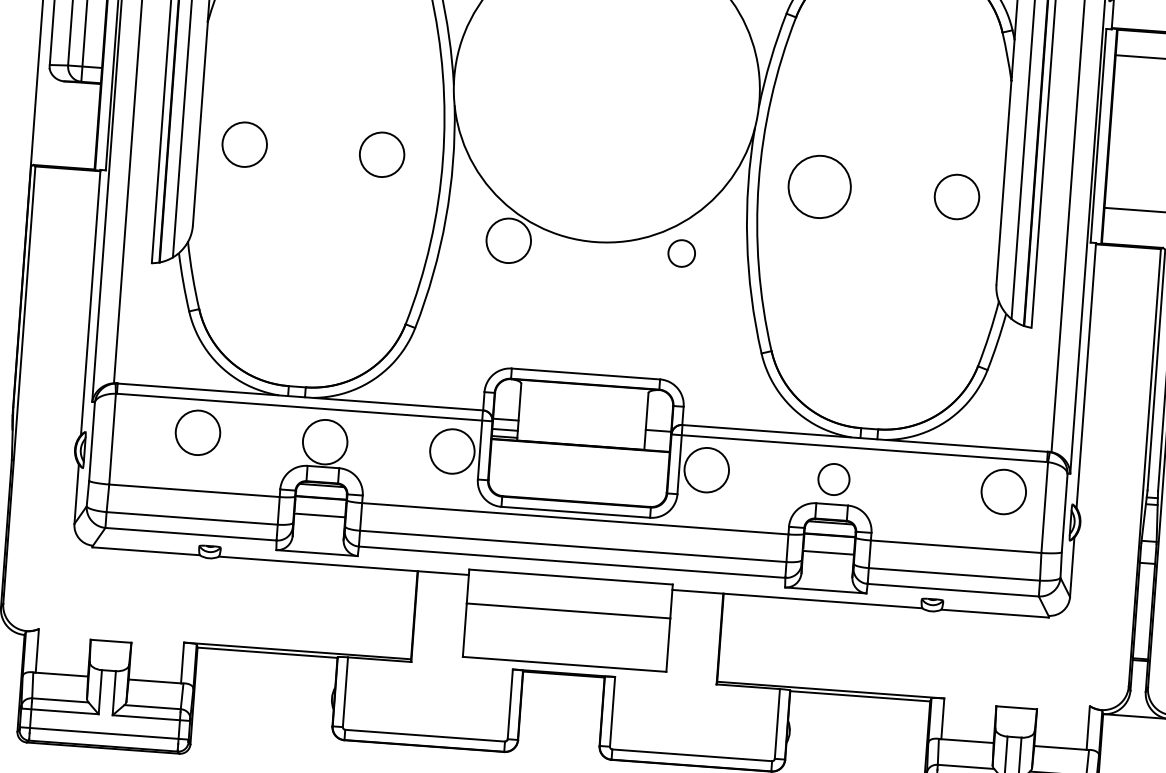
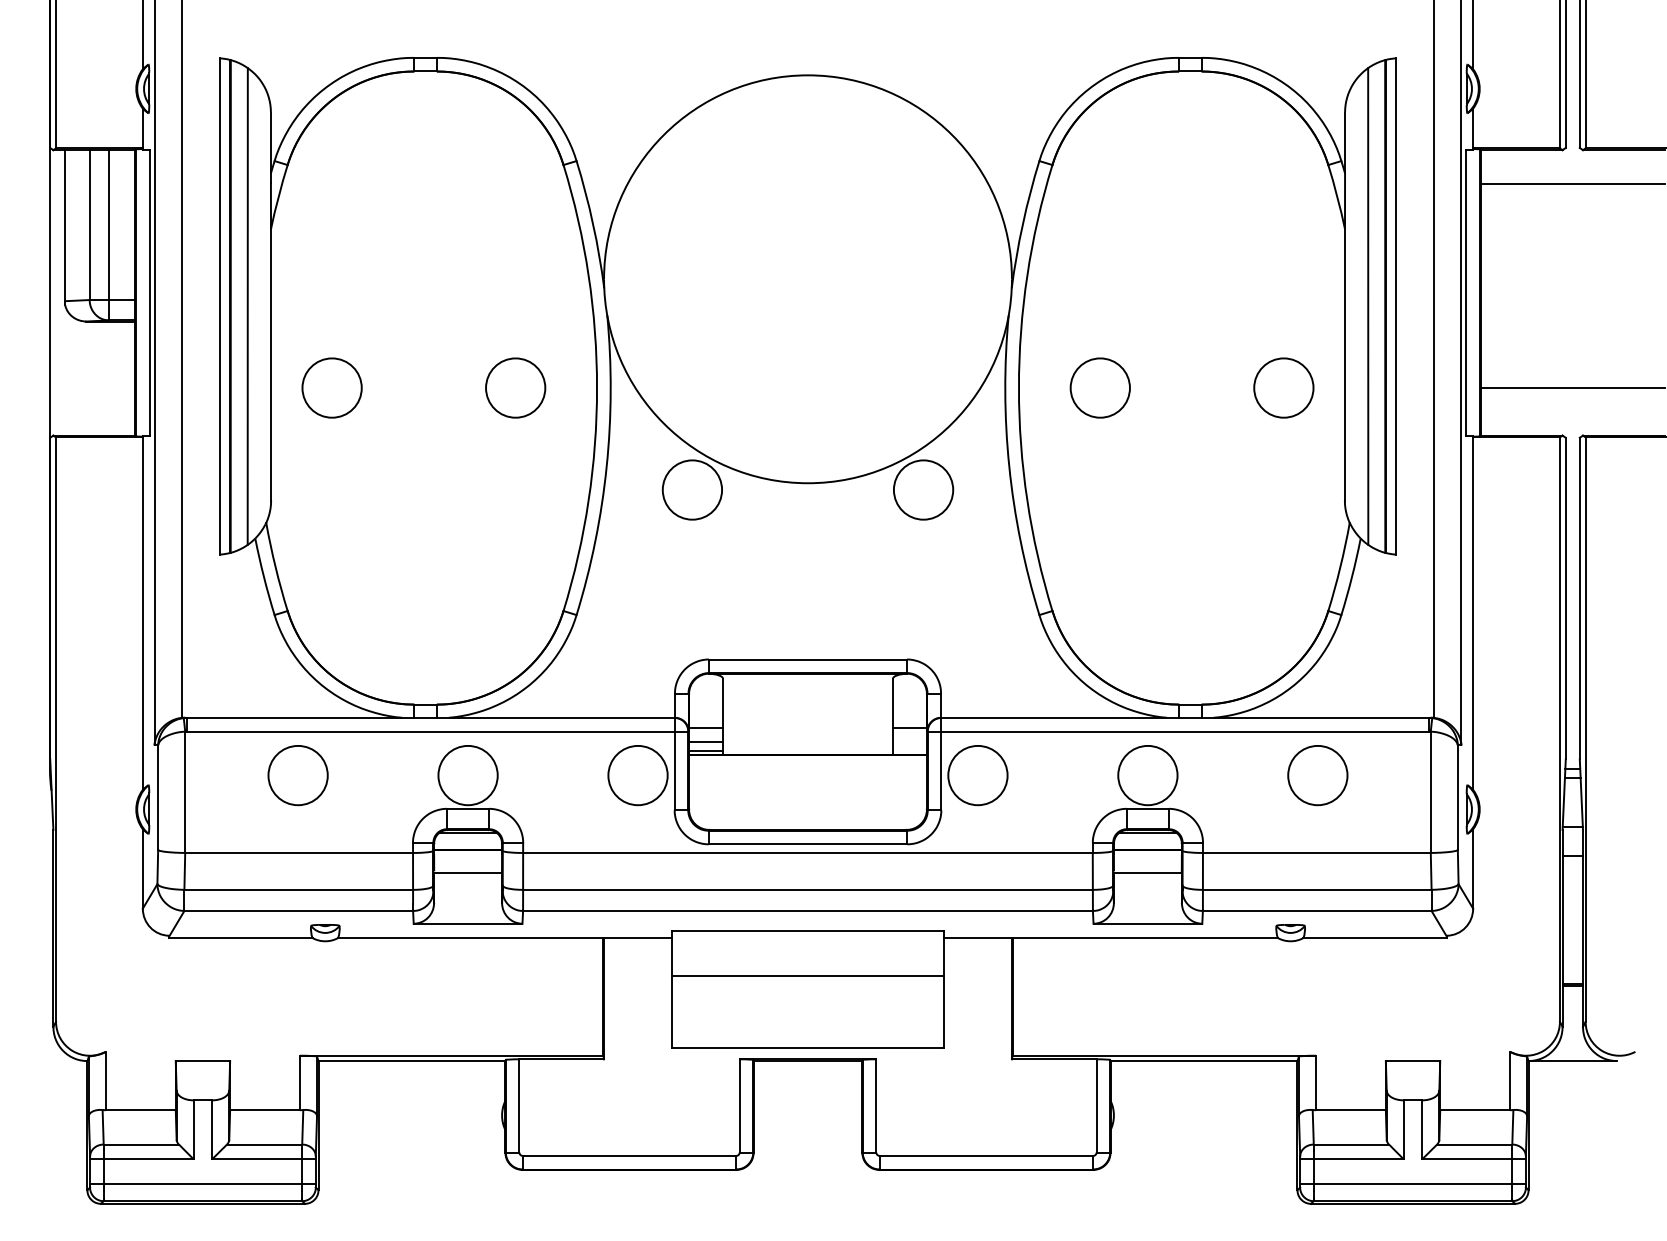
circle: (819, 186) -> (1099, 387), size x0.71
circle: (681, 253) -> (923, 489), size x1.67
circle: (833, 479) -> (1147, 775), size x1.43
circle: (1003, 491) -> (1317, 775), moved

